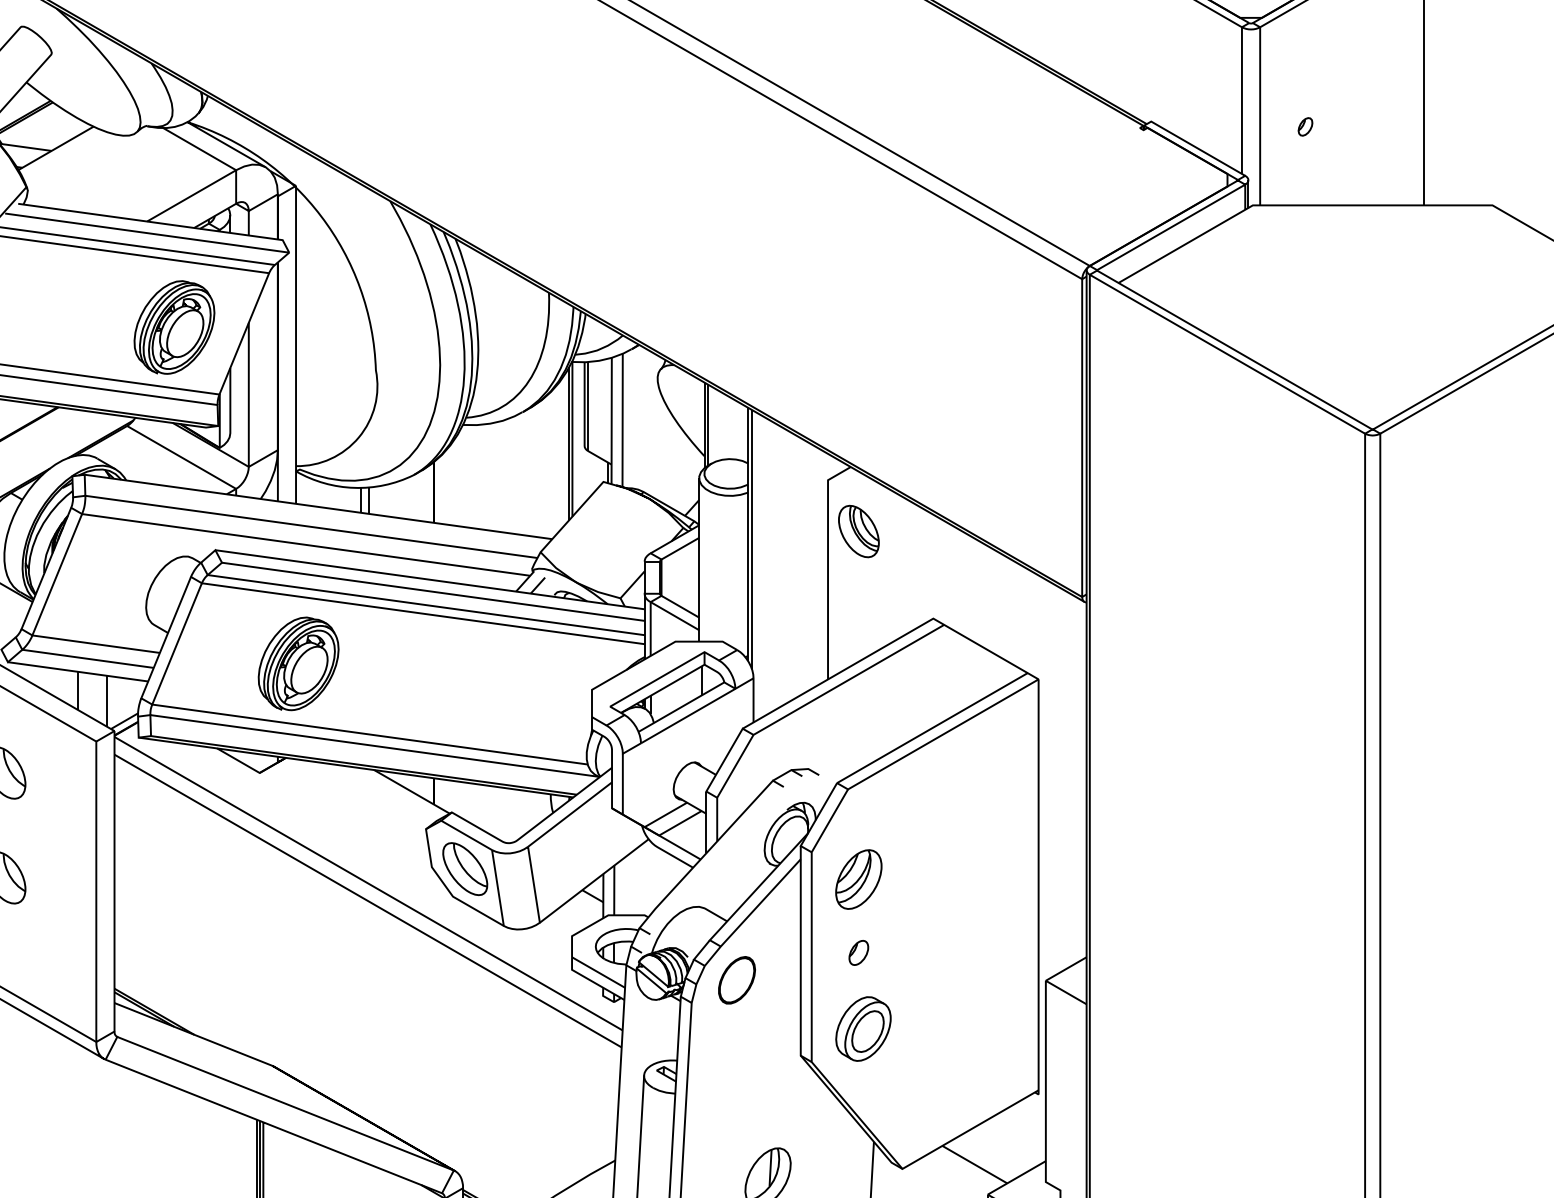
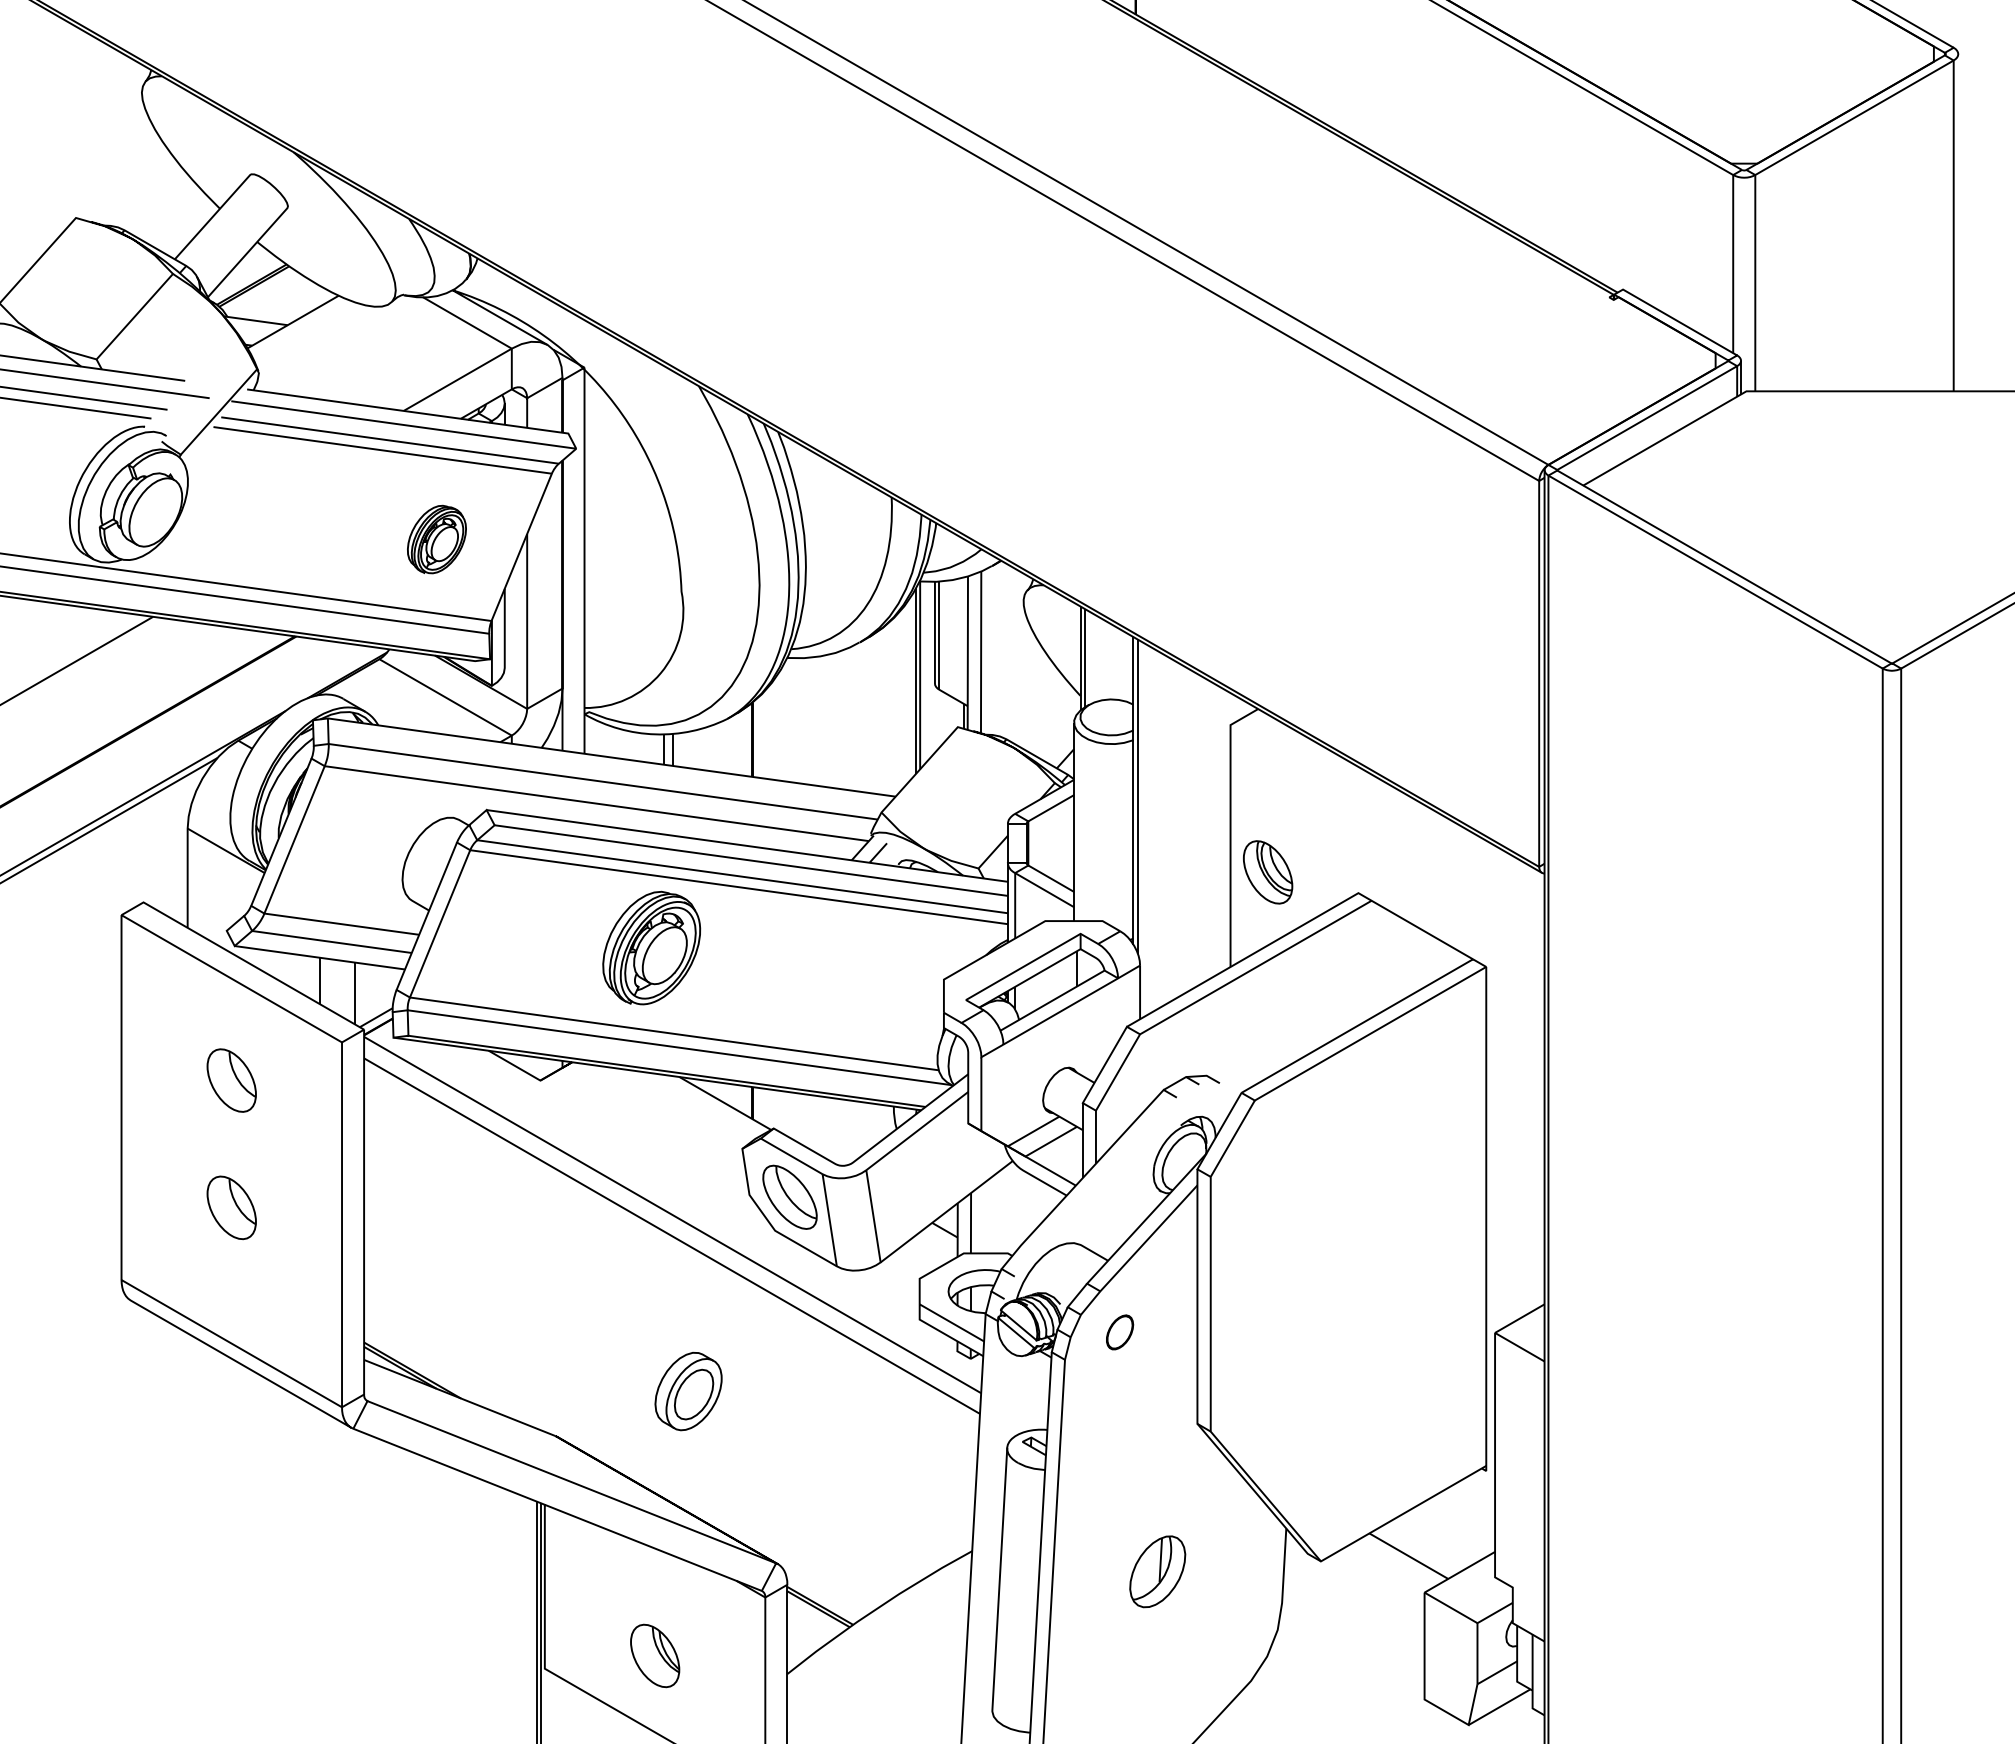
part: (1305, 126) -> (1810, 295), removed
part: (174, 327) -> (436, 539), size x0.6
part: (859, 531) -> (1268, 872), moved
part: (298, 663) -> (651, 947), moved
part: (858, 879) -> (1267, 1209), removed
part: (858, 952) -> (1267, 1298), removed
part: (736, 980) -> (1119, 1332), size x0.6
part: (863, 1029) -> (688, 1391), moved

